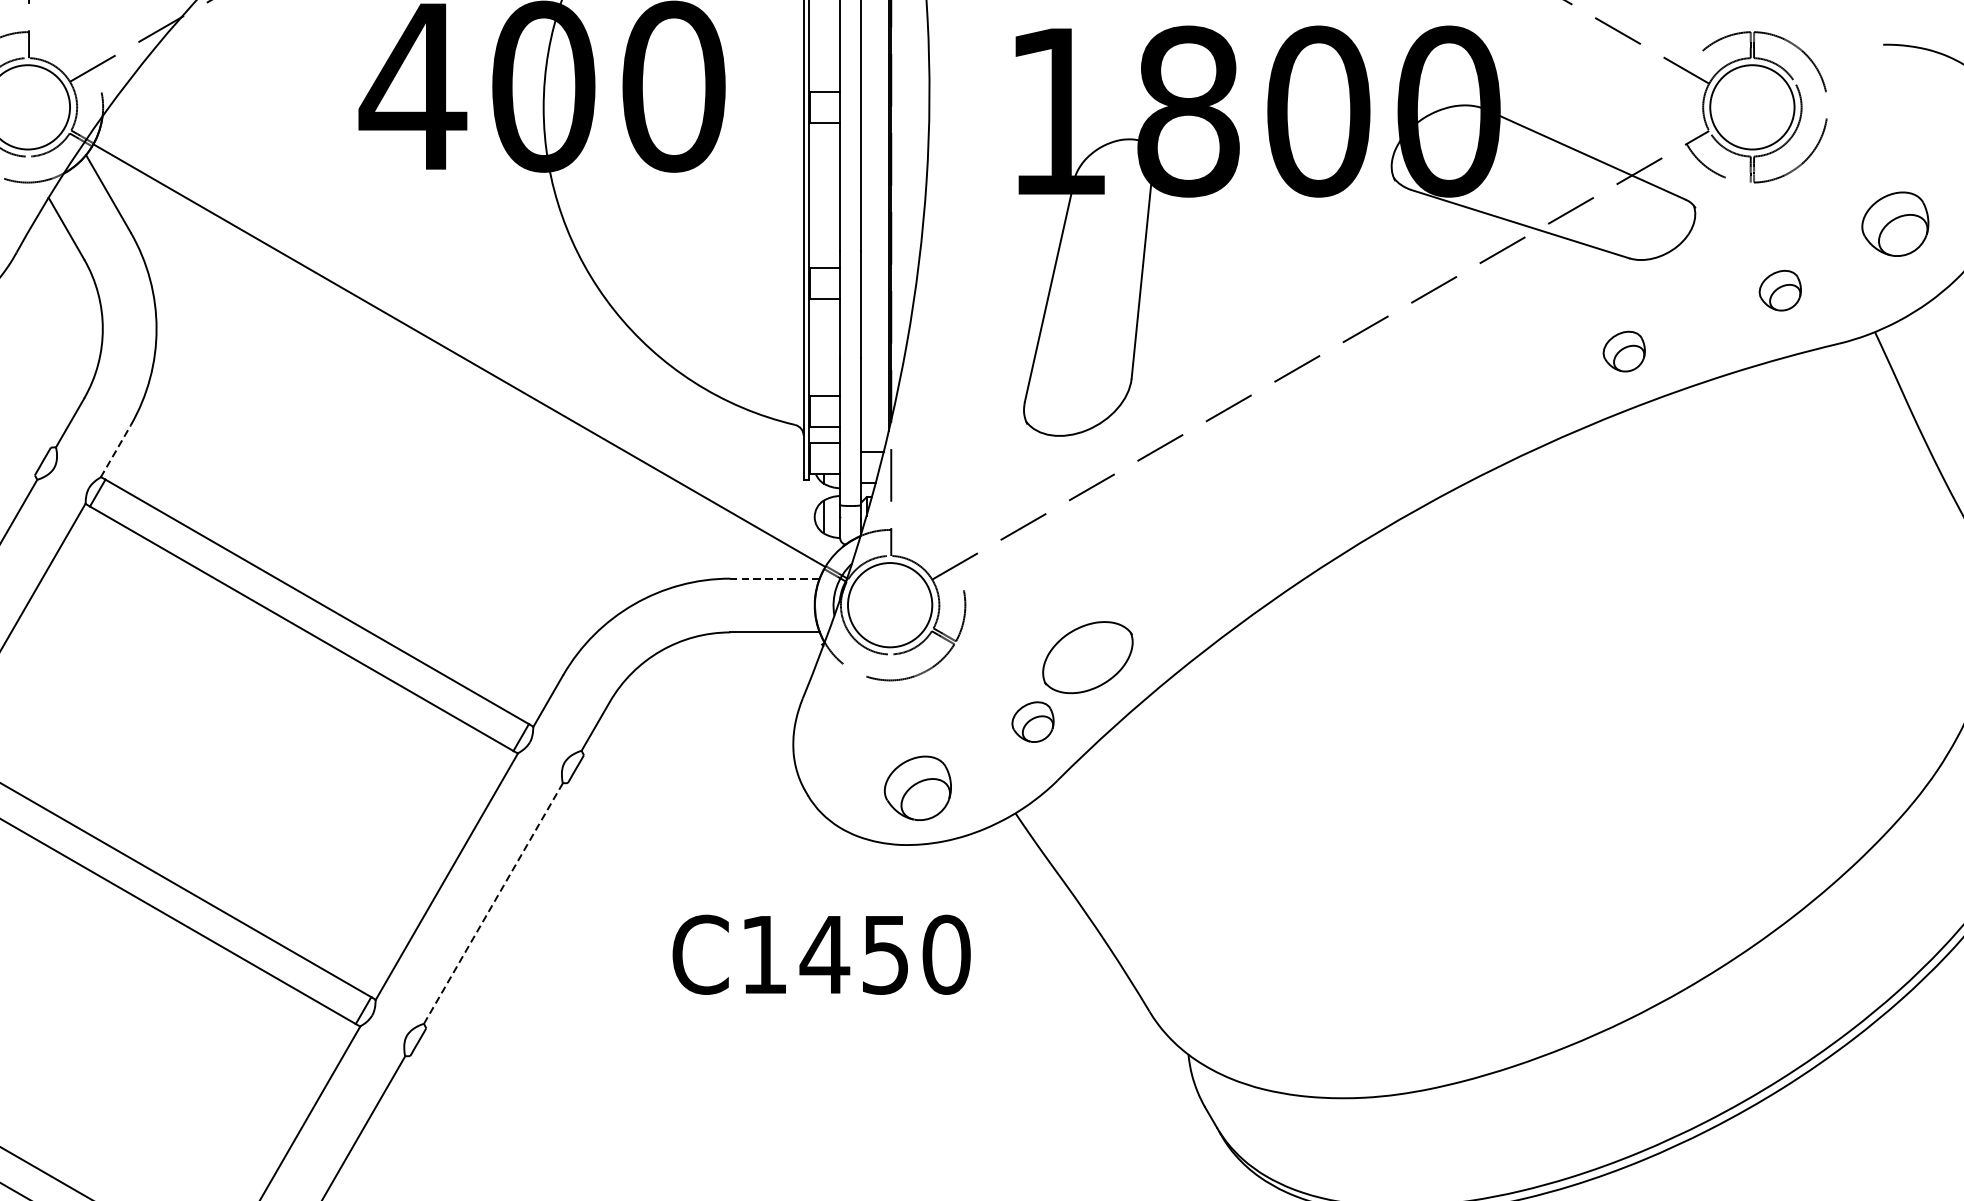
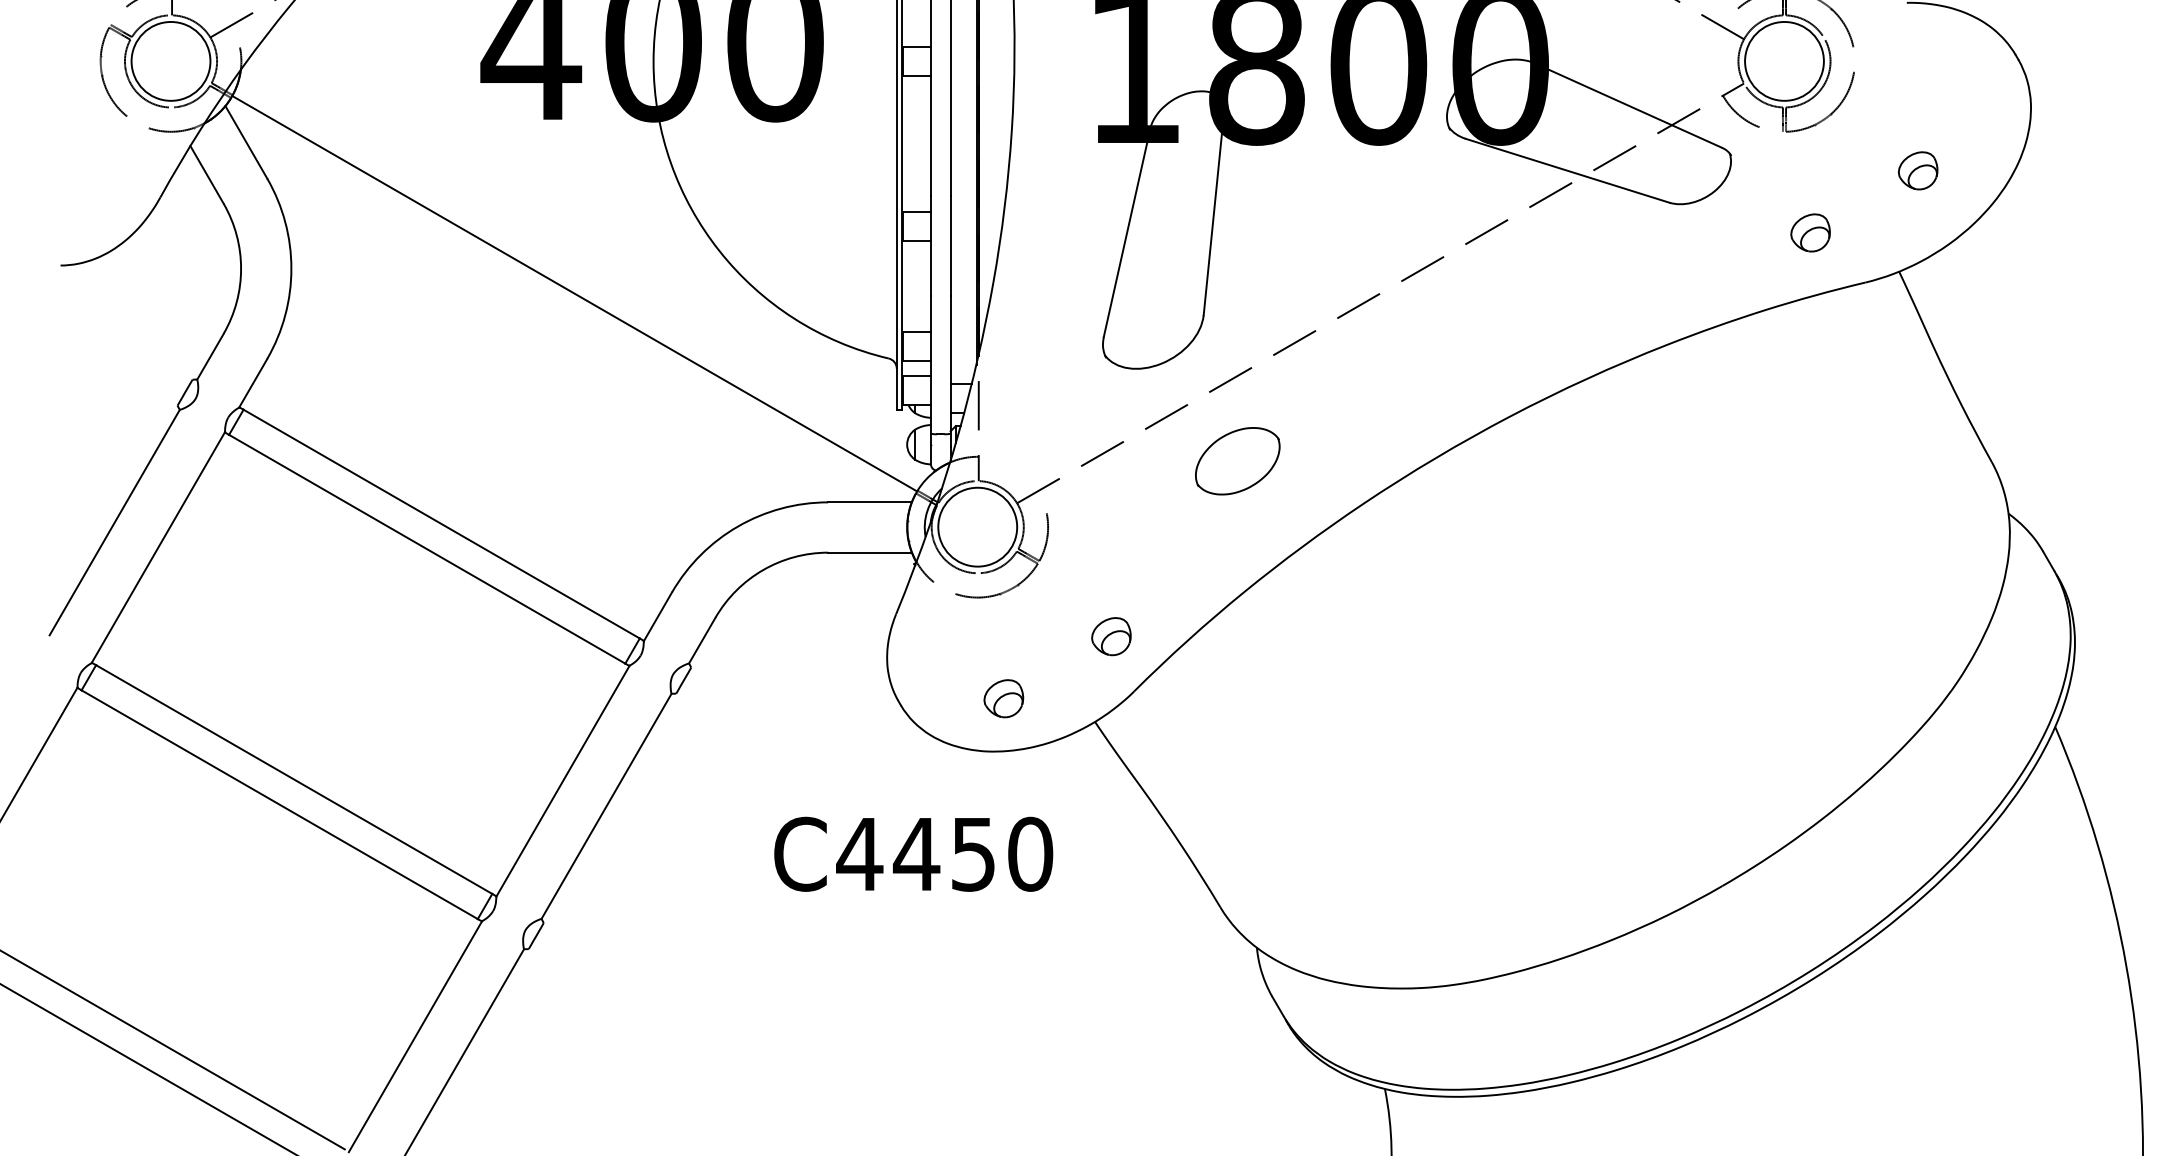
part: (1894, 223) -> (1917, 170), size x0.62
part: (1624, 351) -> (1664, 289), removed
line: (116, 450) -> (253, 382), dashed -> solid
line: (775, 578) -> (870, 502), dashed -> solid
part: (1087, 657) -> (1237, 461), moved
part: (917, 788) -> (1003, 698), size x0.62
line: (493, 903) -> (606, 806), dashed -> solid
text: (763, 955) -> (859, 854), C1450 -> C4450

